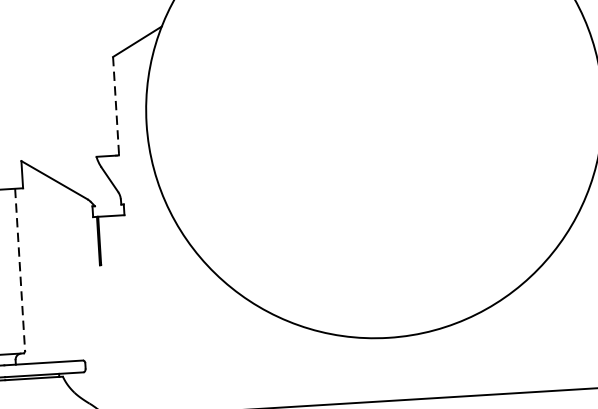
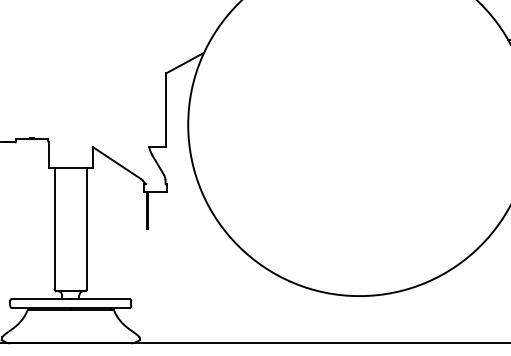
line: (116, 106) -> (166, 110), dashed -> solid
line: (19, 271) -> (86, 229), dashed -> solid

